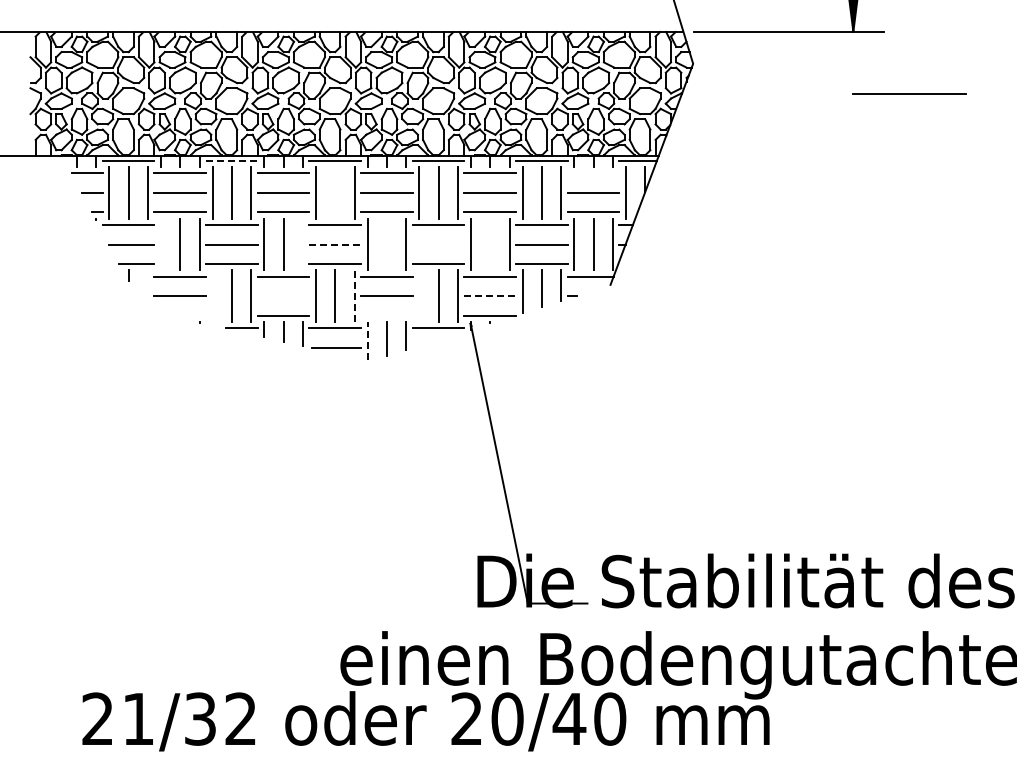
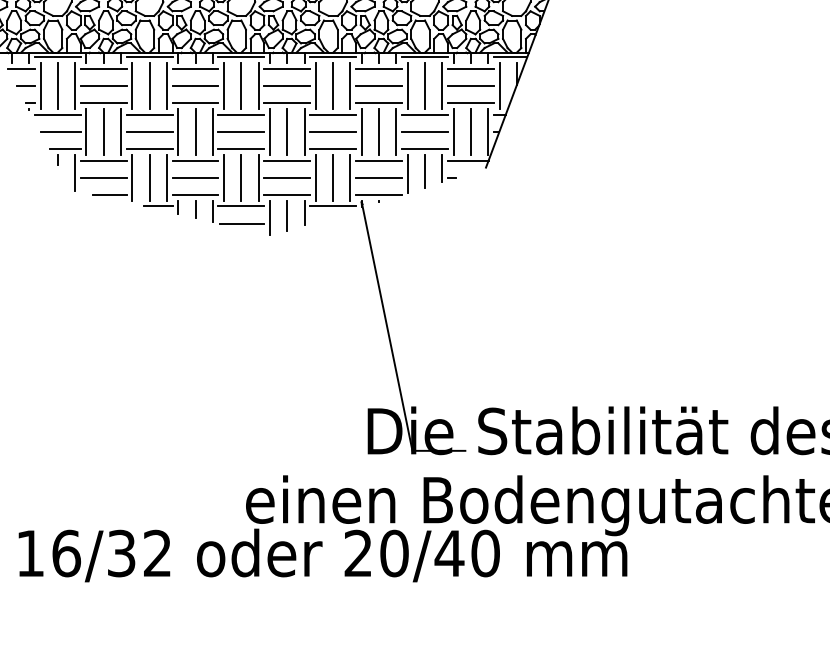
line: (231, 160) -> (149, 57), dashed -> solid
line: (593, 173) -> (470, 68), added
line: (335, 192) -> (241, 85), added
line: (160, 244) -> (86, 131), added
line: (303, 244) -> (213, 131), added
line: (335, 244) -> (241, 131), dashed -> solid
line: (386, 244) -> (286, 131), added
line: (438, 244) -> (333, 131), added
line: (490, 244) -> (379, 131), added
line: (148, 290) -> (75, 172), added
line: (212, 296) -> (132, 178), added
line: (283, 296) -> (195, 178), added
line: (354, 296) -> (258, 178), dashed -> solid
line: (419, 296) -> (316, 178), added
line: (490, 296) -> (379, 178), dashed -> solid
line: (187, 315) -> (110, 194), added
line: (386, 315) -> (286, 194), added
line: (367, 340) -> (270, 217), dashed -> solid
text: (118, 718) -> (48, 553), 21/32 -> 16/32

